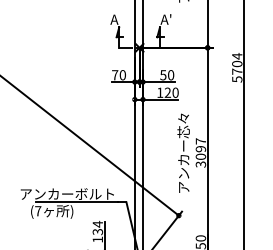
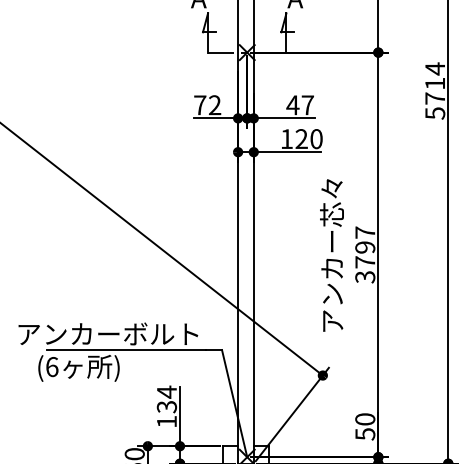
text: (237, 63) -> (435, 82), 5704 -> 5714
text: (122, 75) -> (214, 105), 70 -> 72
text: (167, 75) -> (300, 105), 50 -> 47
text: (200, 156) -> (364, 261), 3097 -> 3797
text: (38, 211) -> (52, 367), (7 -> (6

